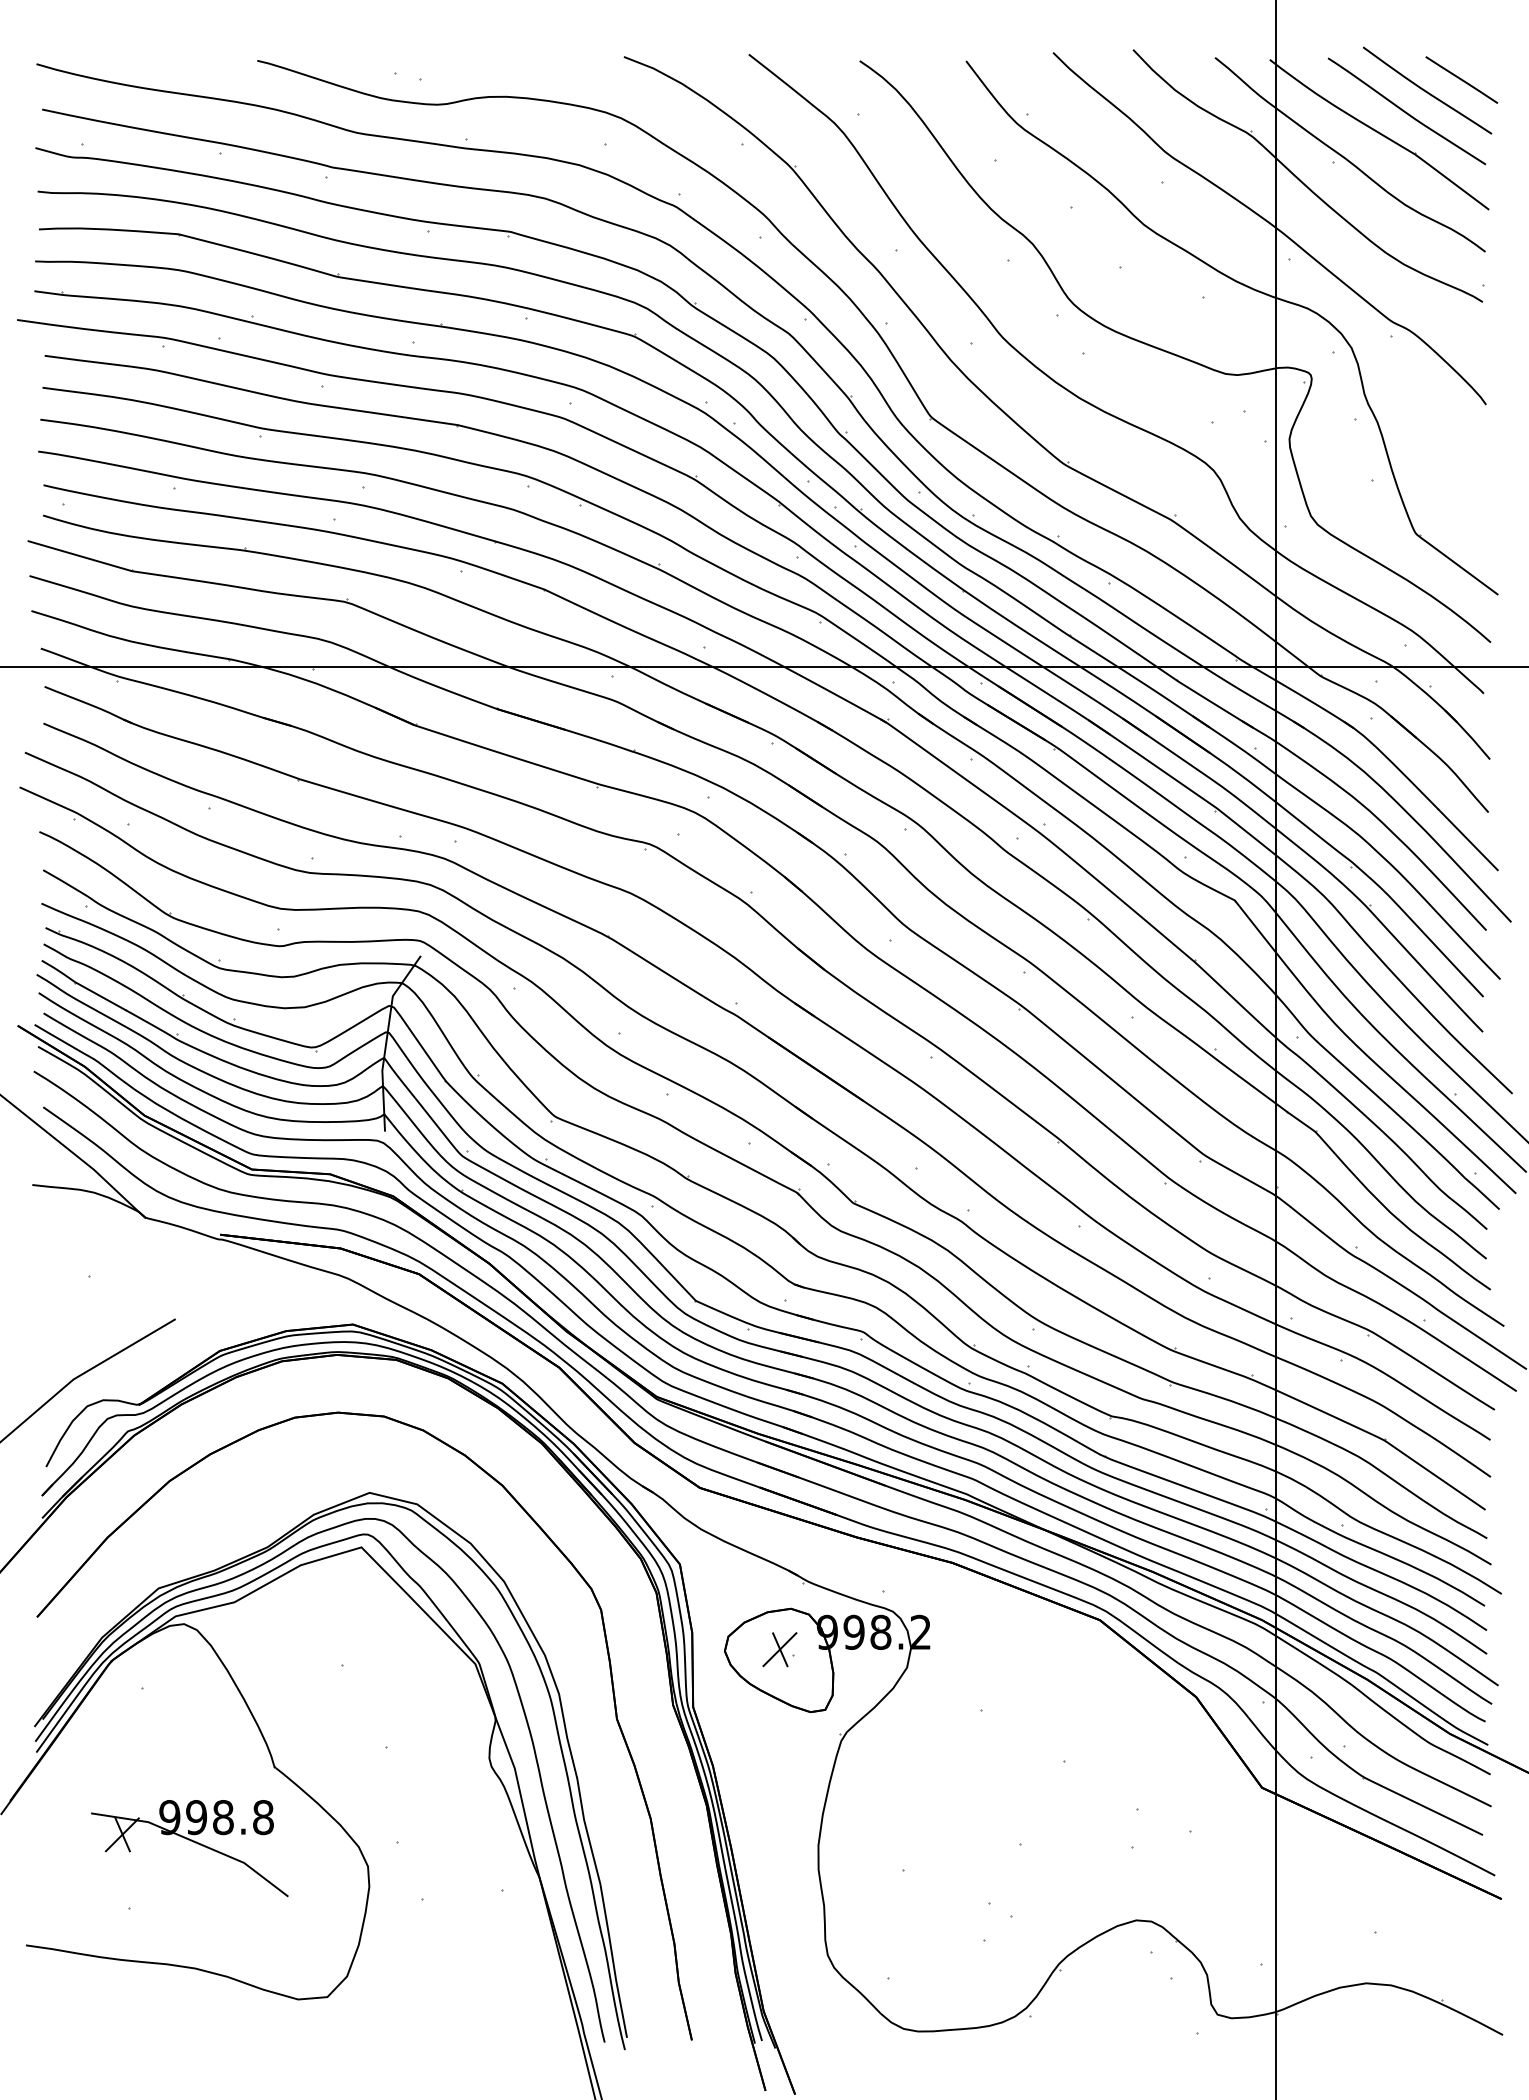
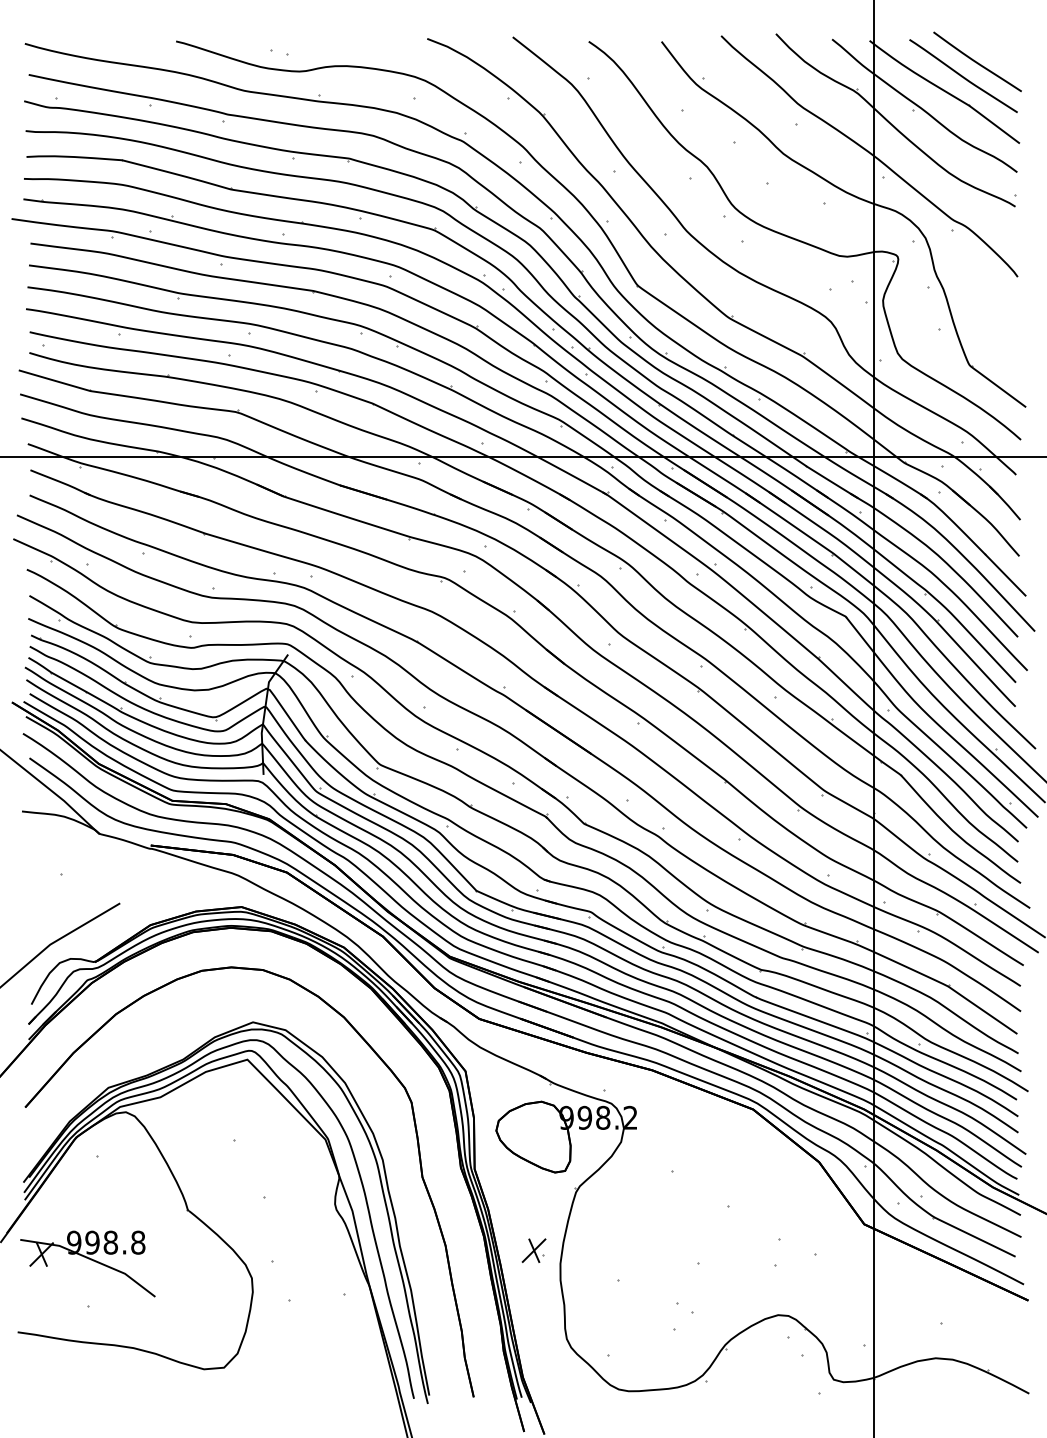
line: (1460, 79) -> (1000, 54), removed
part: (779, 1649) -> (533, 1250), moved
part: (189, 1847) -> (87, 1263), moved

